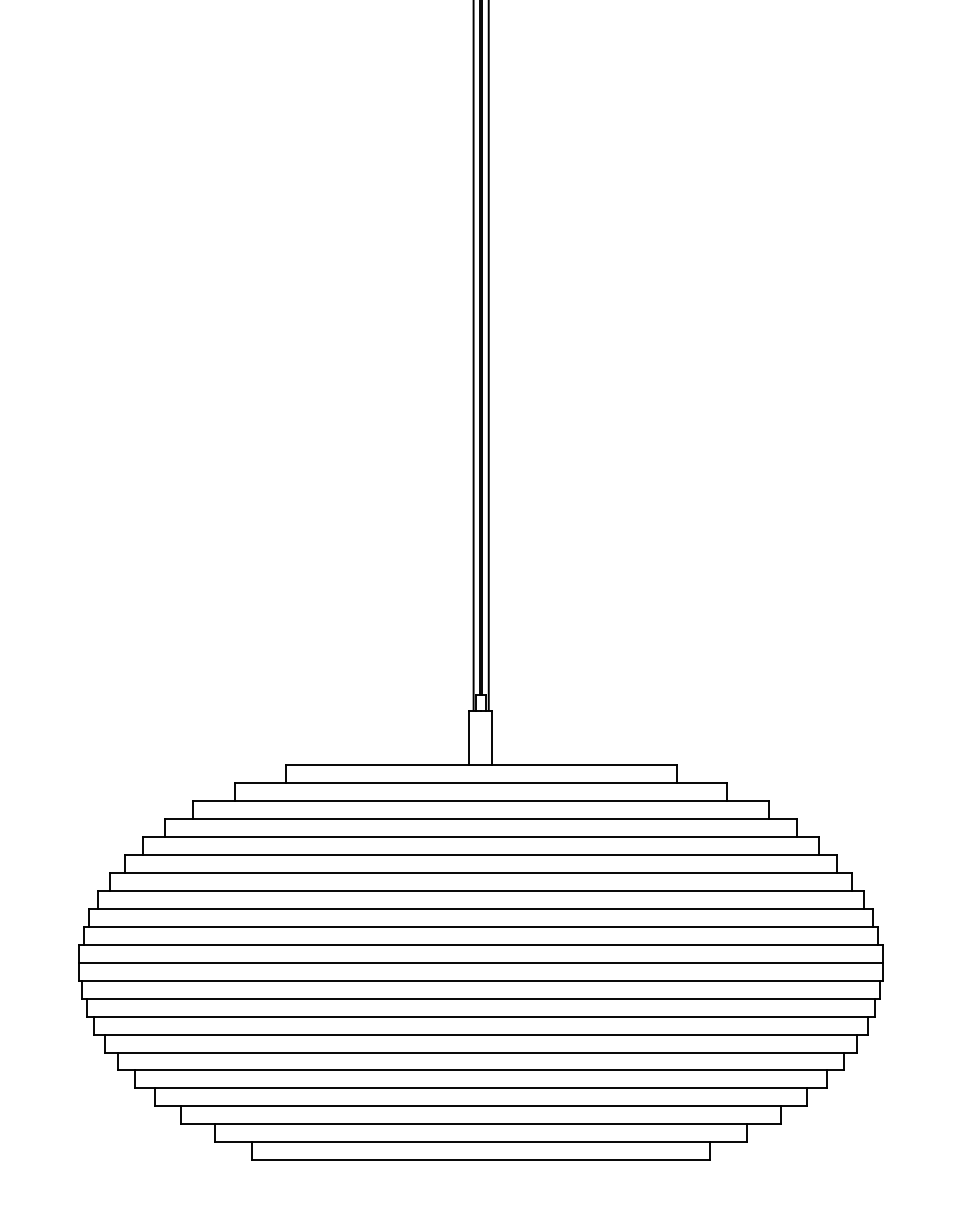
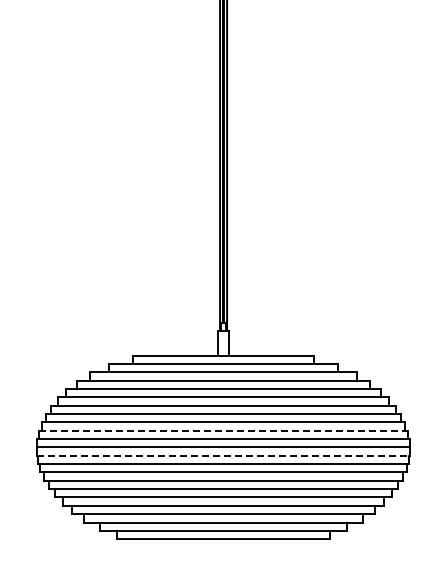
line: (481, 926) -> (223, 430), solid -> dashed
line: (481, 980) -> (223, 455), solid -> dashed

